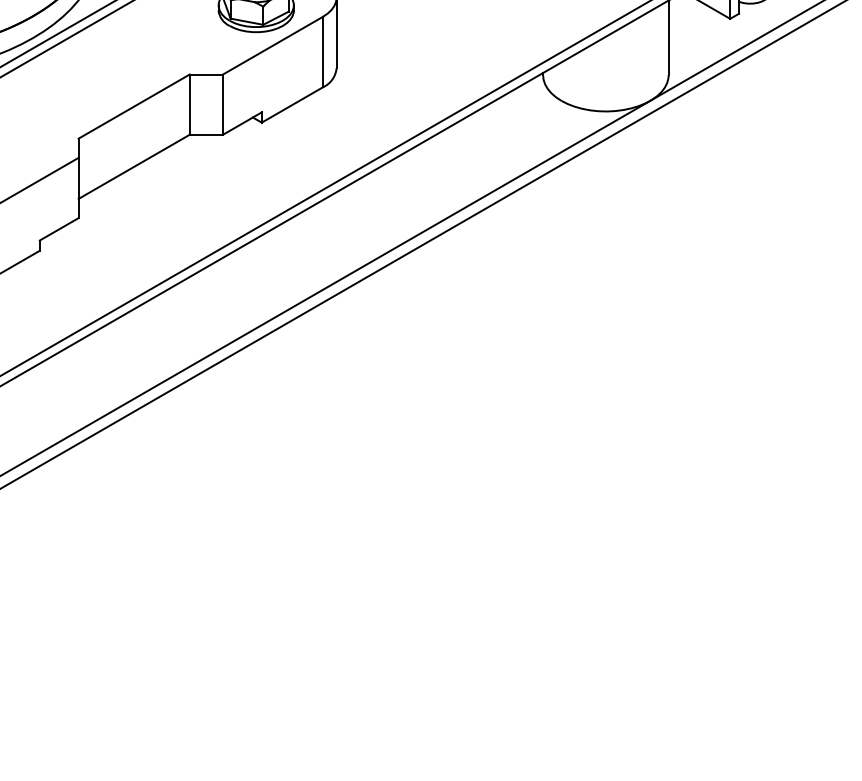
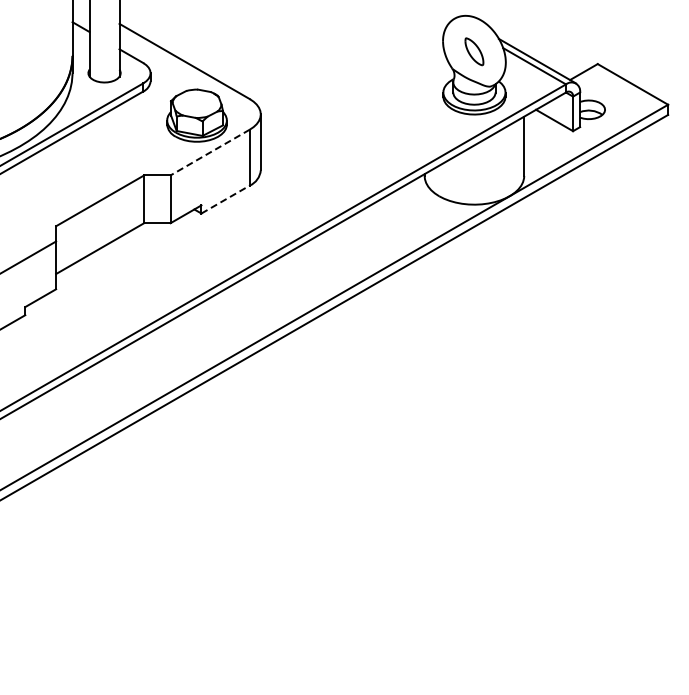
line: (273, 45) -> (210, 152), solid -> dashed
line: (292, 104) -> (225, 199), solid -> dashed

